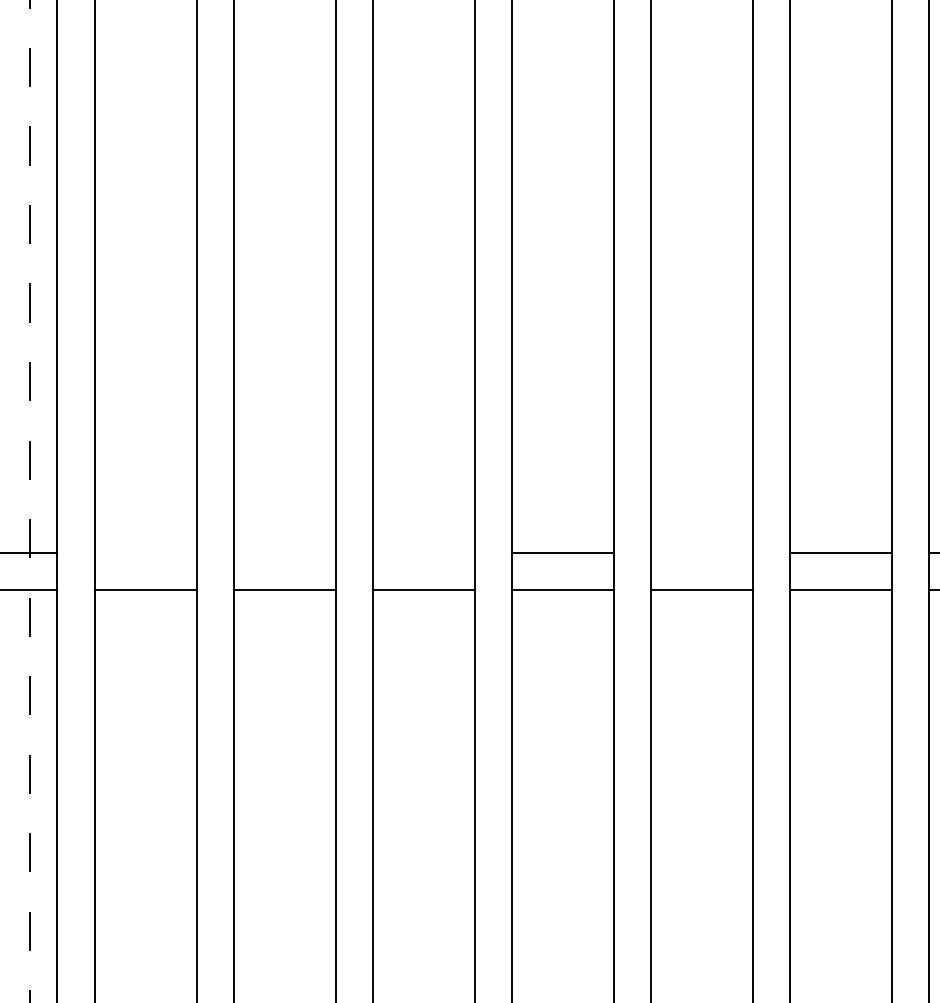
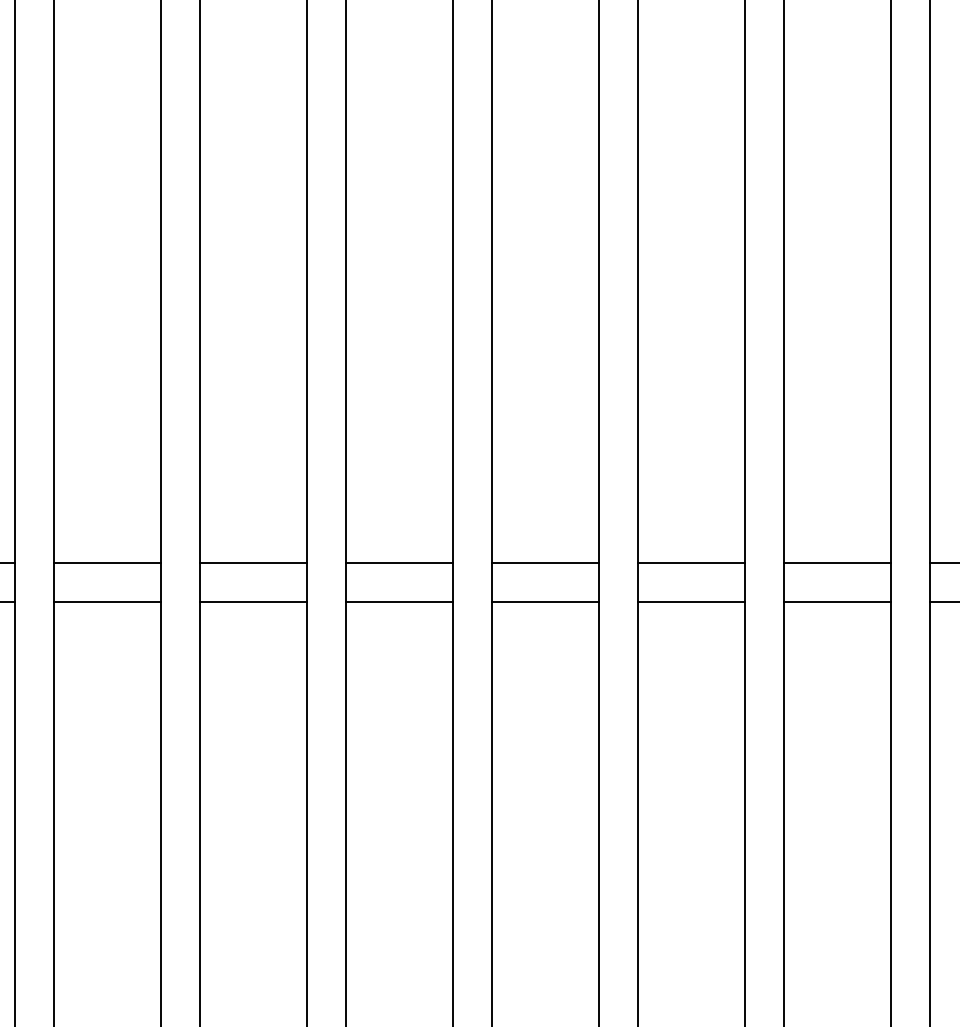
line: (145, 553) -> (107, 563), added
line: (284, 553) -> (253, 563), added
line: (423, 553) -> (399, 563), added
line: (702, 553) -> (692, 563), added

